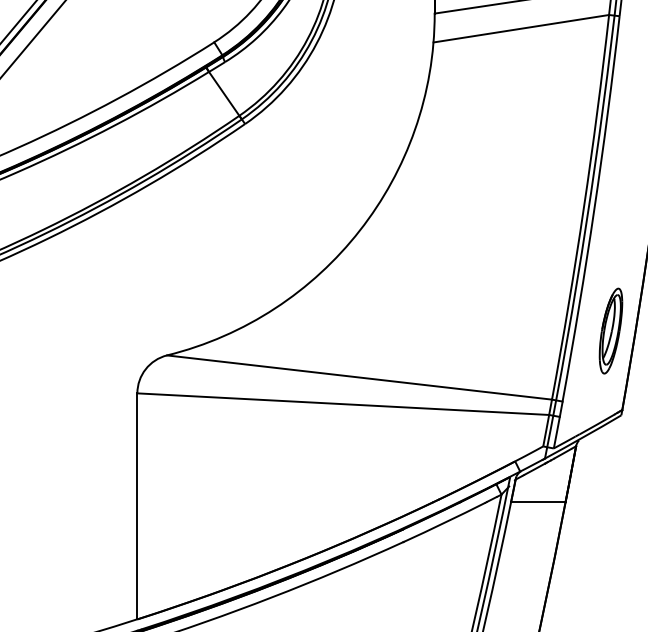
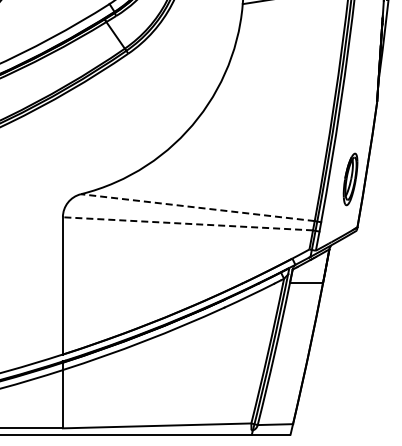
line: (358, 377) -> (197, 207), solid -> dashed
line: (342, 403) -> (187, 223), solid -> dashed

